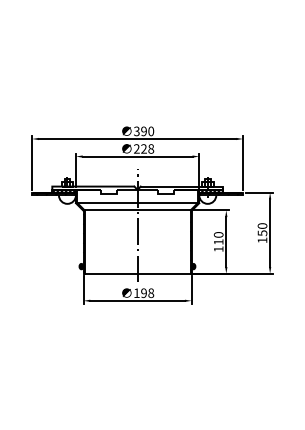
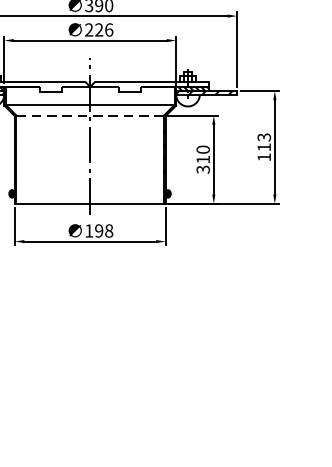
text: (151, 148) -> (109, 29), 228 -> 226
line: (137, 210) -> (90, 115), solid -> dashed
text: (262, 229) -> (264, 142), 150 -> 113
text: (218, 249) -> (202, 170), 110 -> 310

